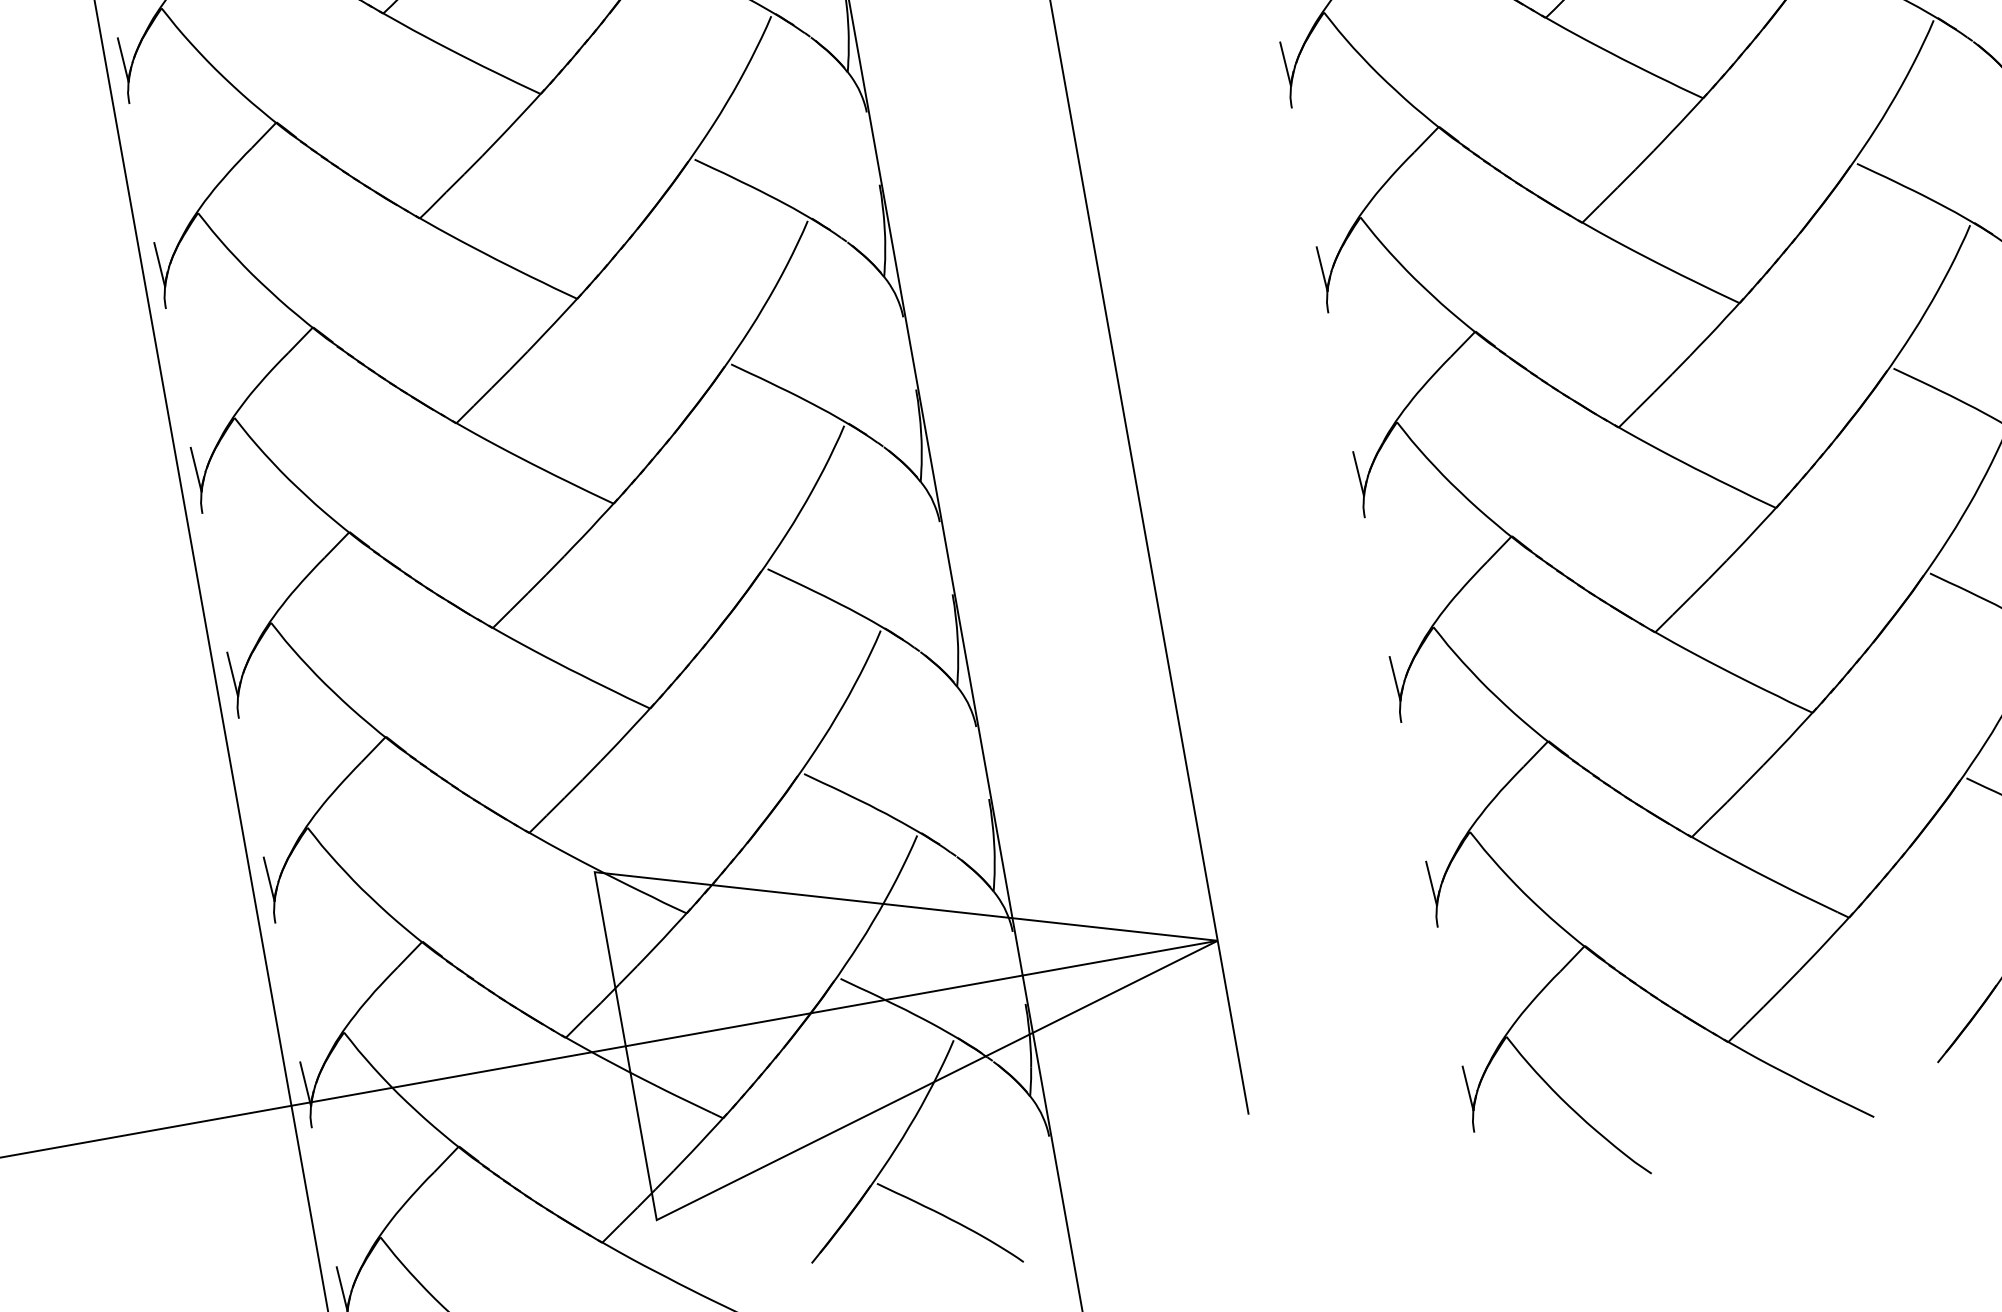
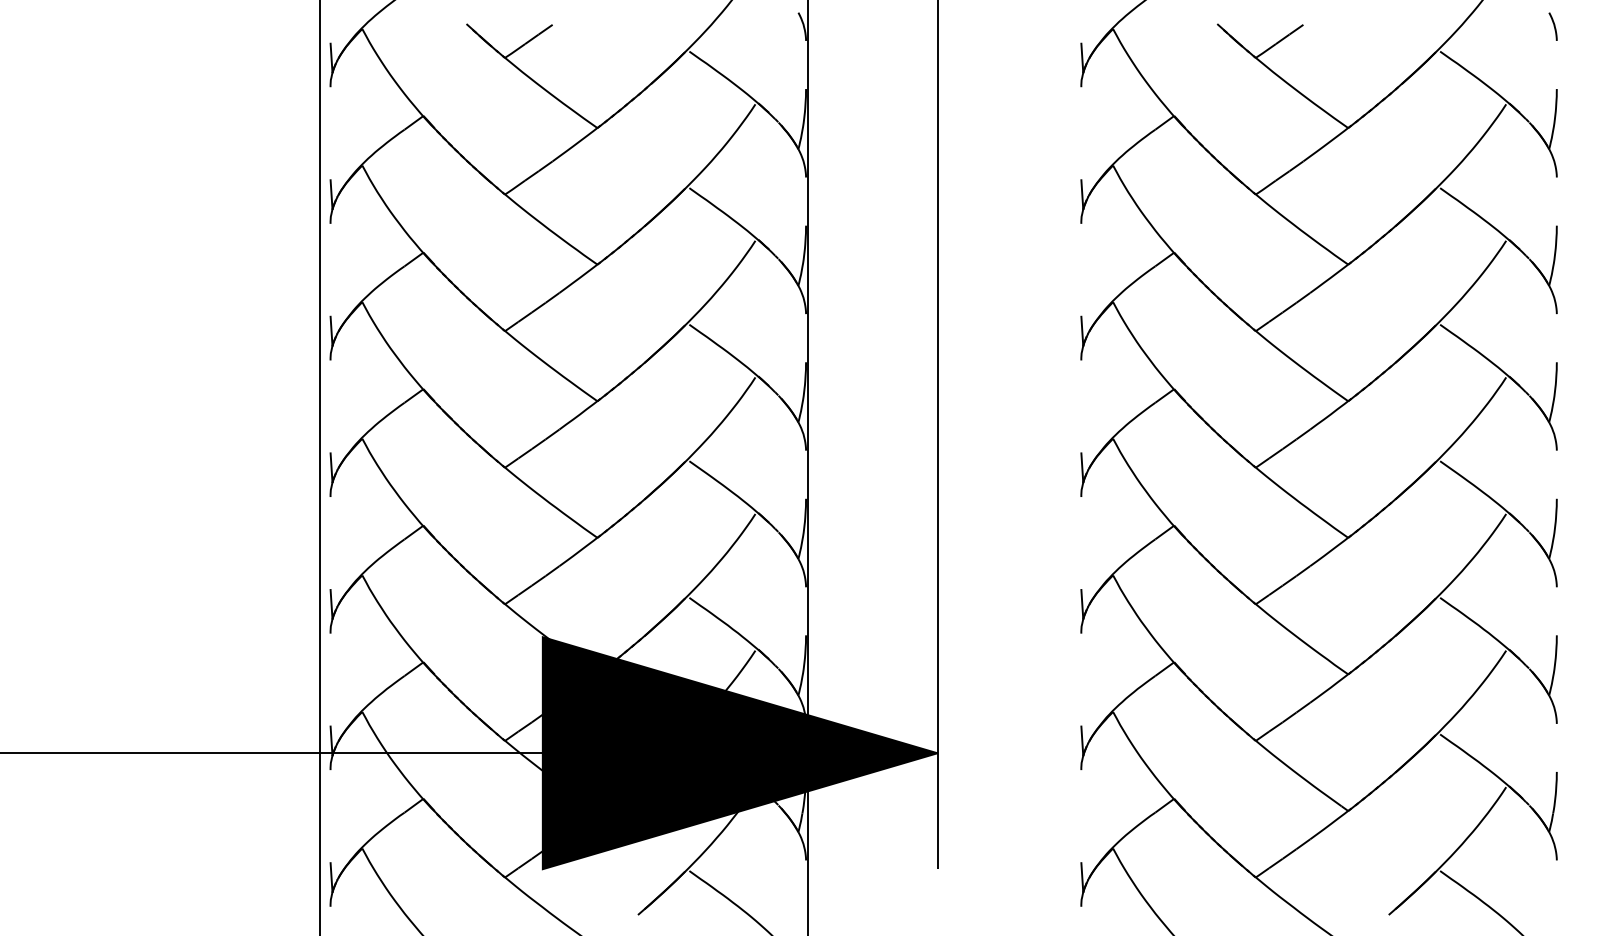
fill: (920, 994) -> (739, 753), added

